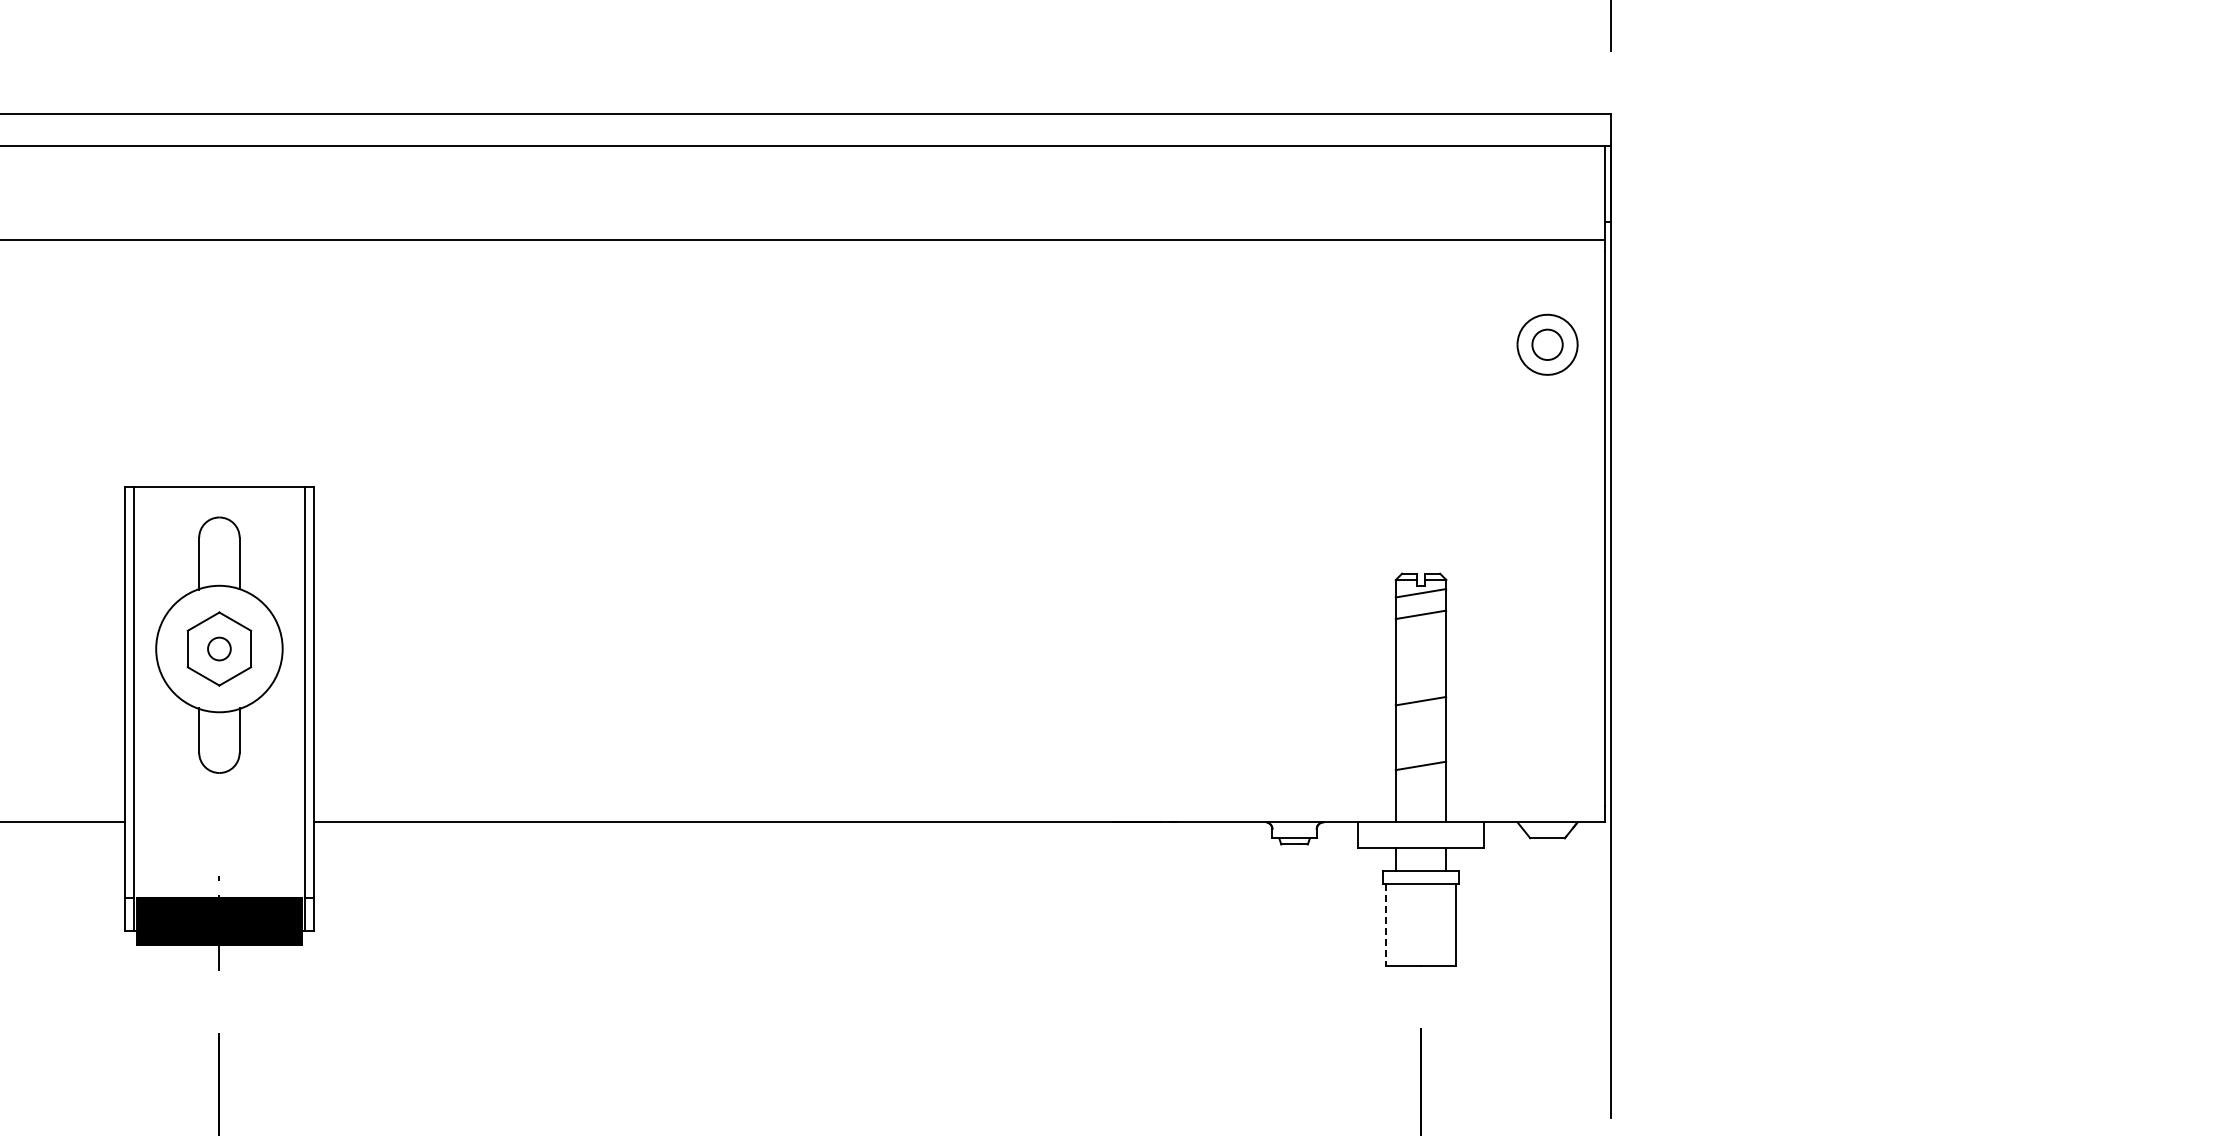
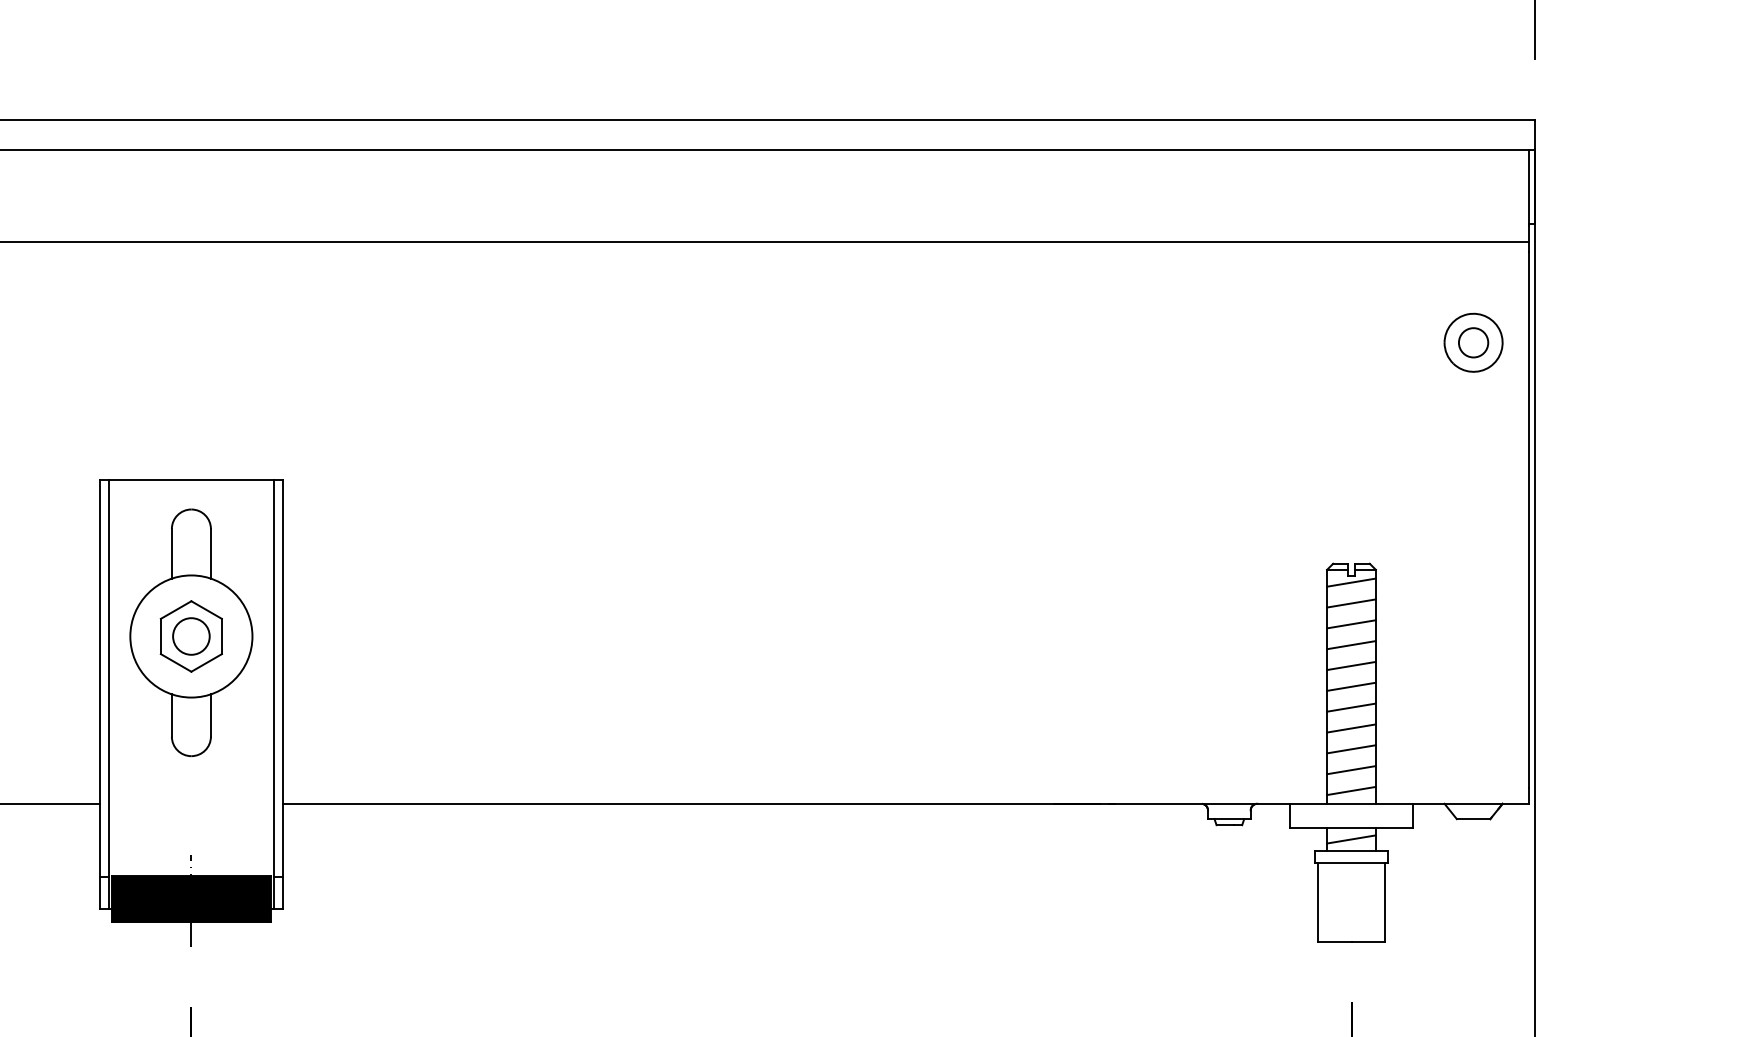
line: (1420, 636) -> (1350, 624), added
circle: (219, 649) -> (191, 636), size x1.67
line: (1420, 657) -> (1350, 644), added
line: (1420, 679) -> (1350, 665), added
line: (1420, 722) -> (1350, 707), added
line: (1420, 744) -> (1350, 728), added
line: (1420, 787) -> (1350, 770), added
line: (1420, 808) -> (1350, 790), added
line: (1420, 859) -> (1350, 839), added
line: (1386, 925) -> (1318, 903), dashed -> solid

